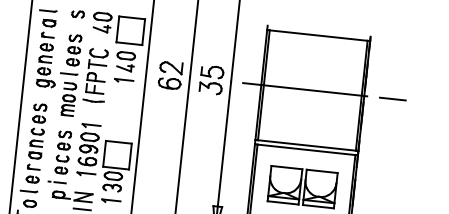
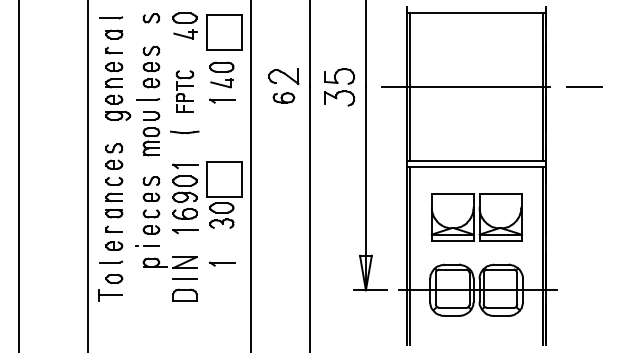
part: (96, 70) -> (184, 91), size x0.7
part: (169, 83) -> (283, 97), size x0.7
part: (116, 166) -> (224, 194), moved

